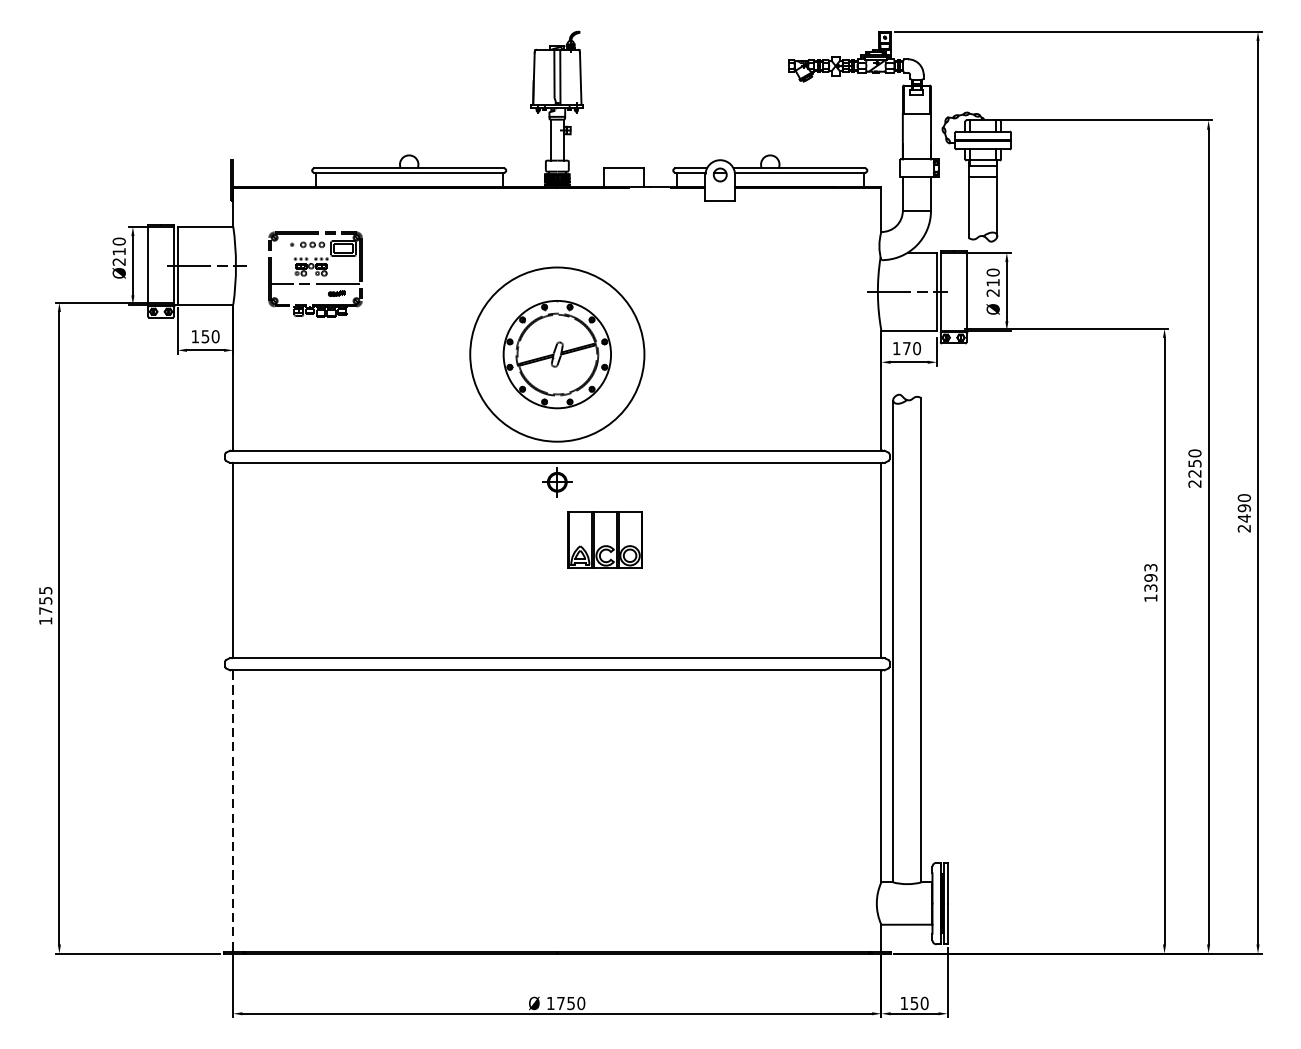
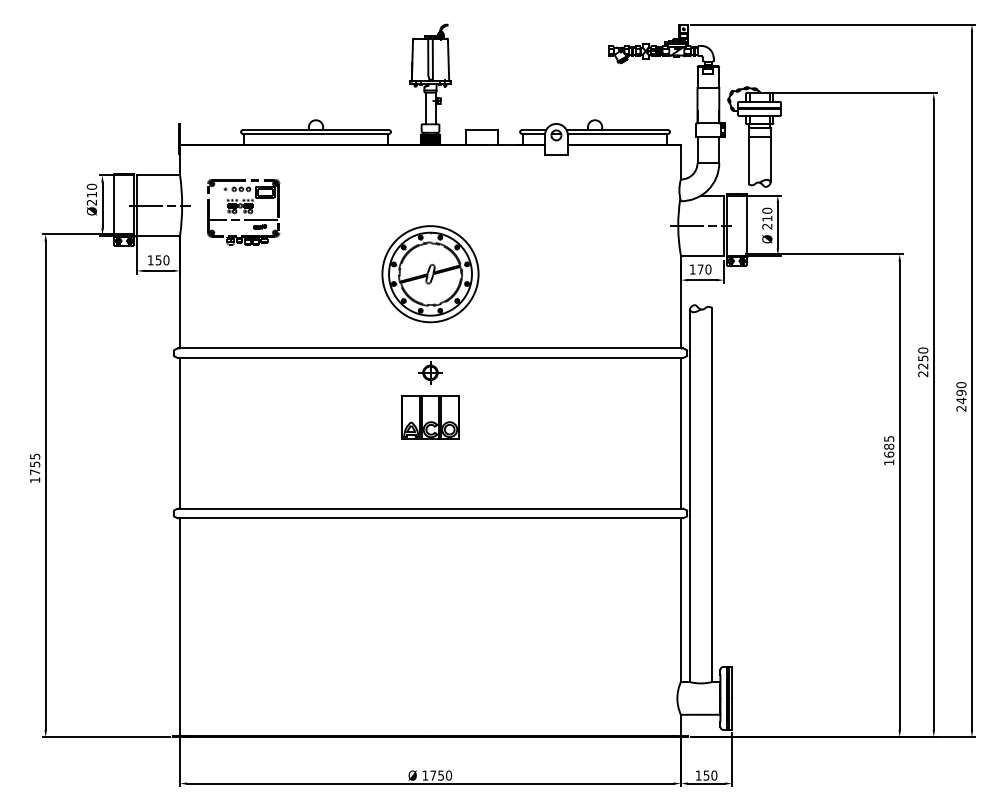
circle: (557, 354) -> (430, 274), size x0.71
part: (605, 540) -> (430, 417), moved
text: (1151, 577) -> (889, 446), 1393 -> 1685
line: (233, 811) -> (180, 627), dashed -> solid

